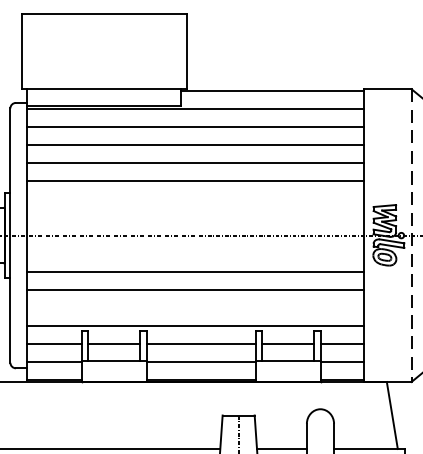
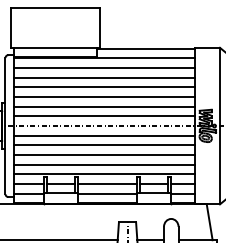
line: (195, 198) -> (104, 106), added
line: (195, 217) -> (104, 116), added
line: (410, 236) -> (219, 126), dashed -> solid
line: (195, 253) -> (104, 135), added
line: (195, 307) -> (104, 164), added

